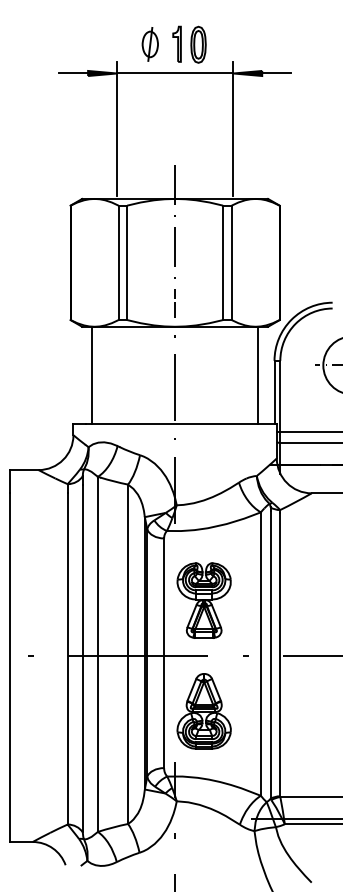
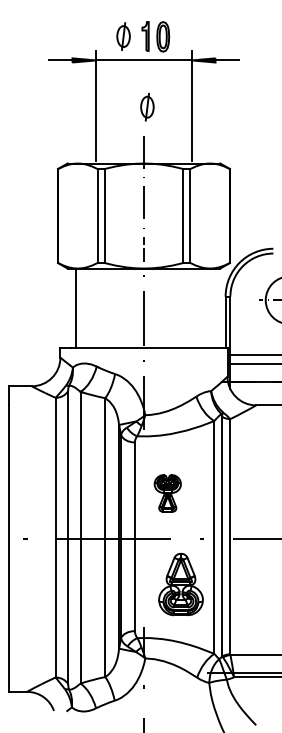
part: (178, 130) -> (146, 107), added
line: (258, 374) -> (212, 307), removed
part: (203, 600) -> (167, 493), size x0.6
part: (203, 711) -> (180, 584), moved

